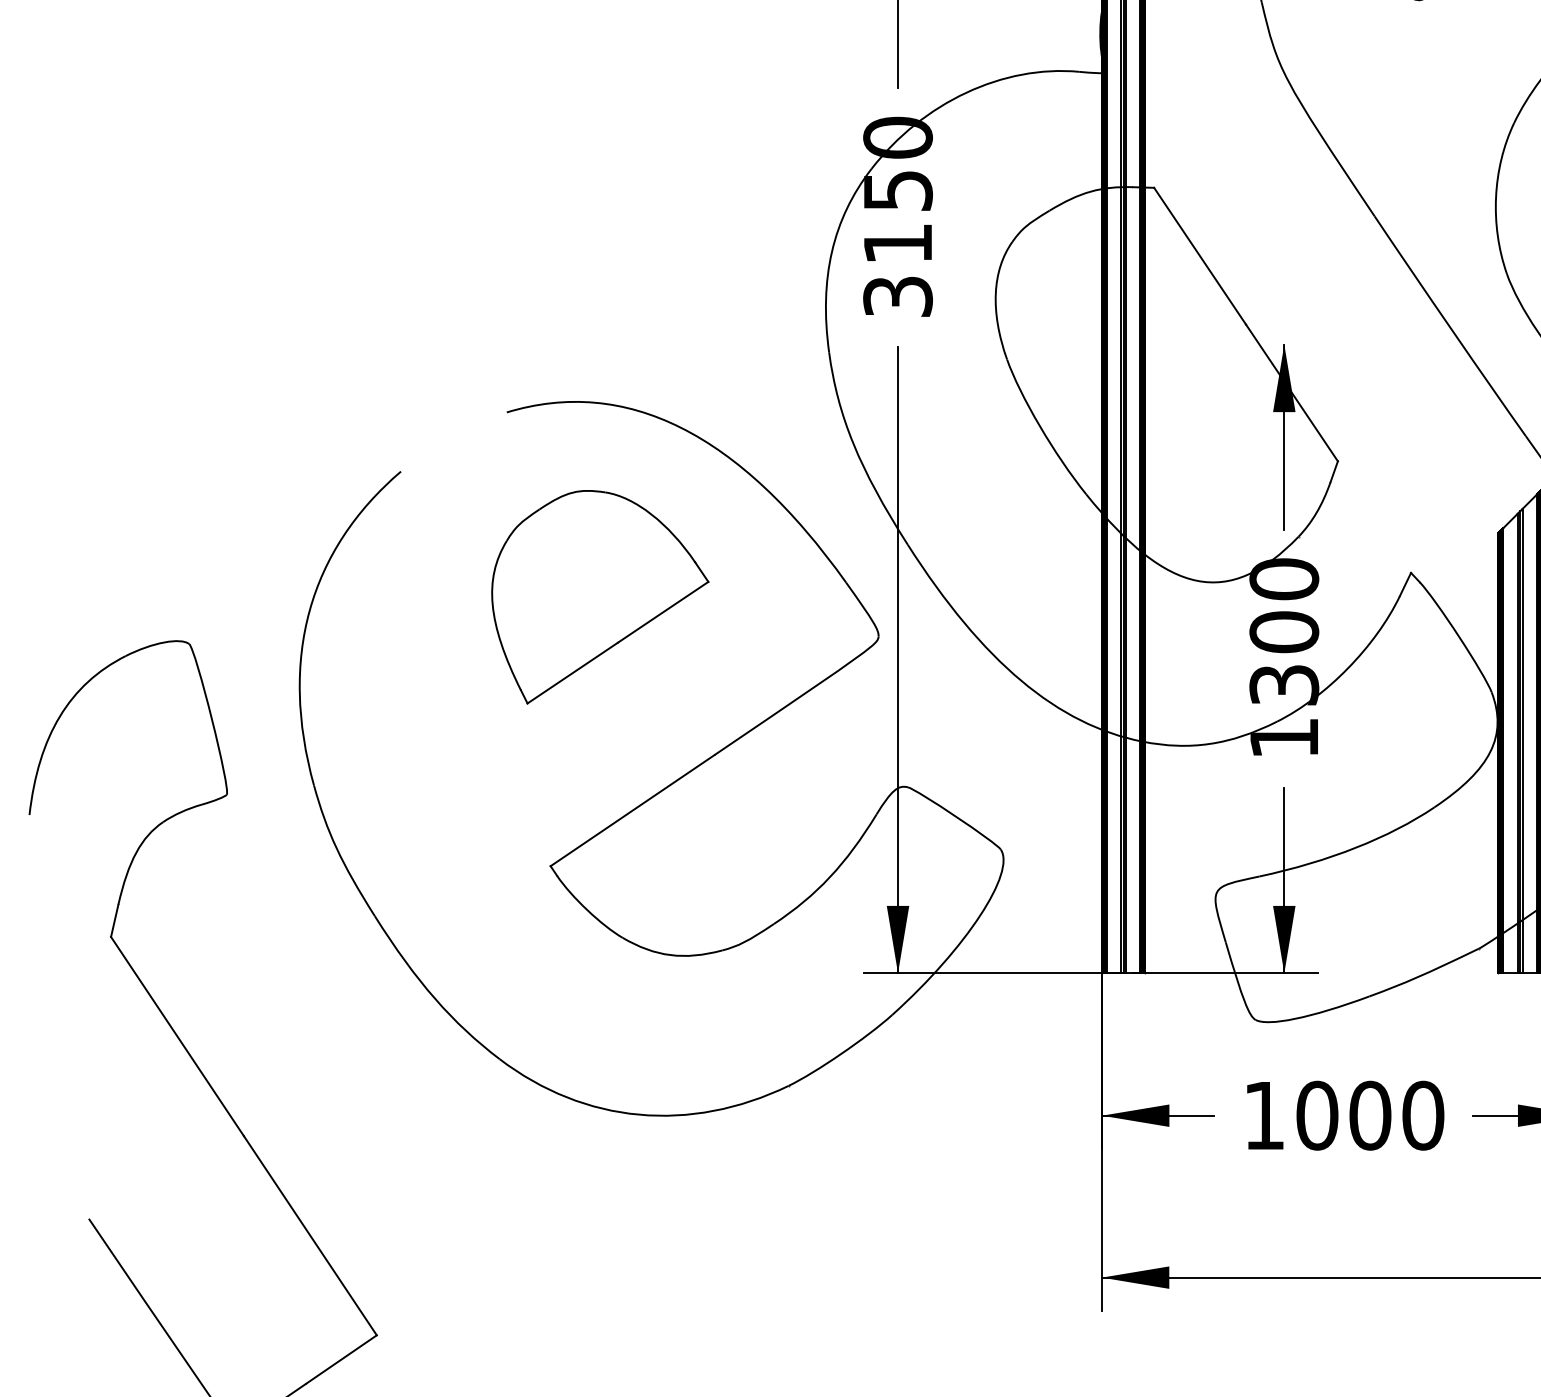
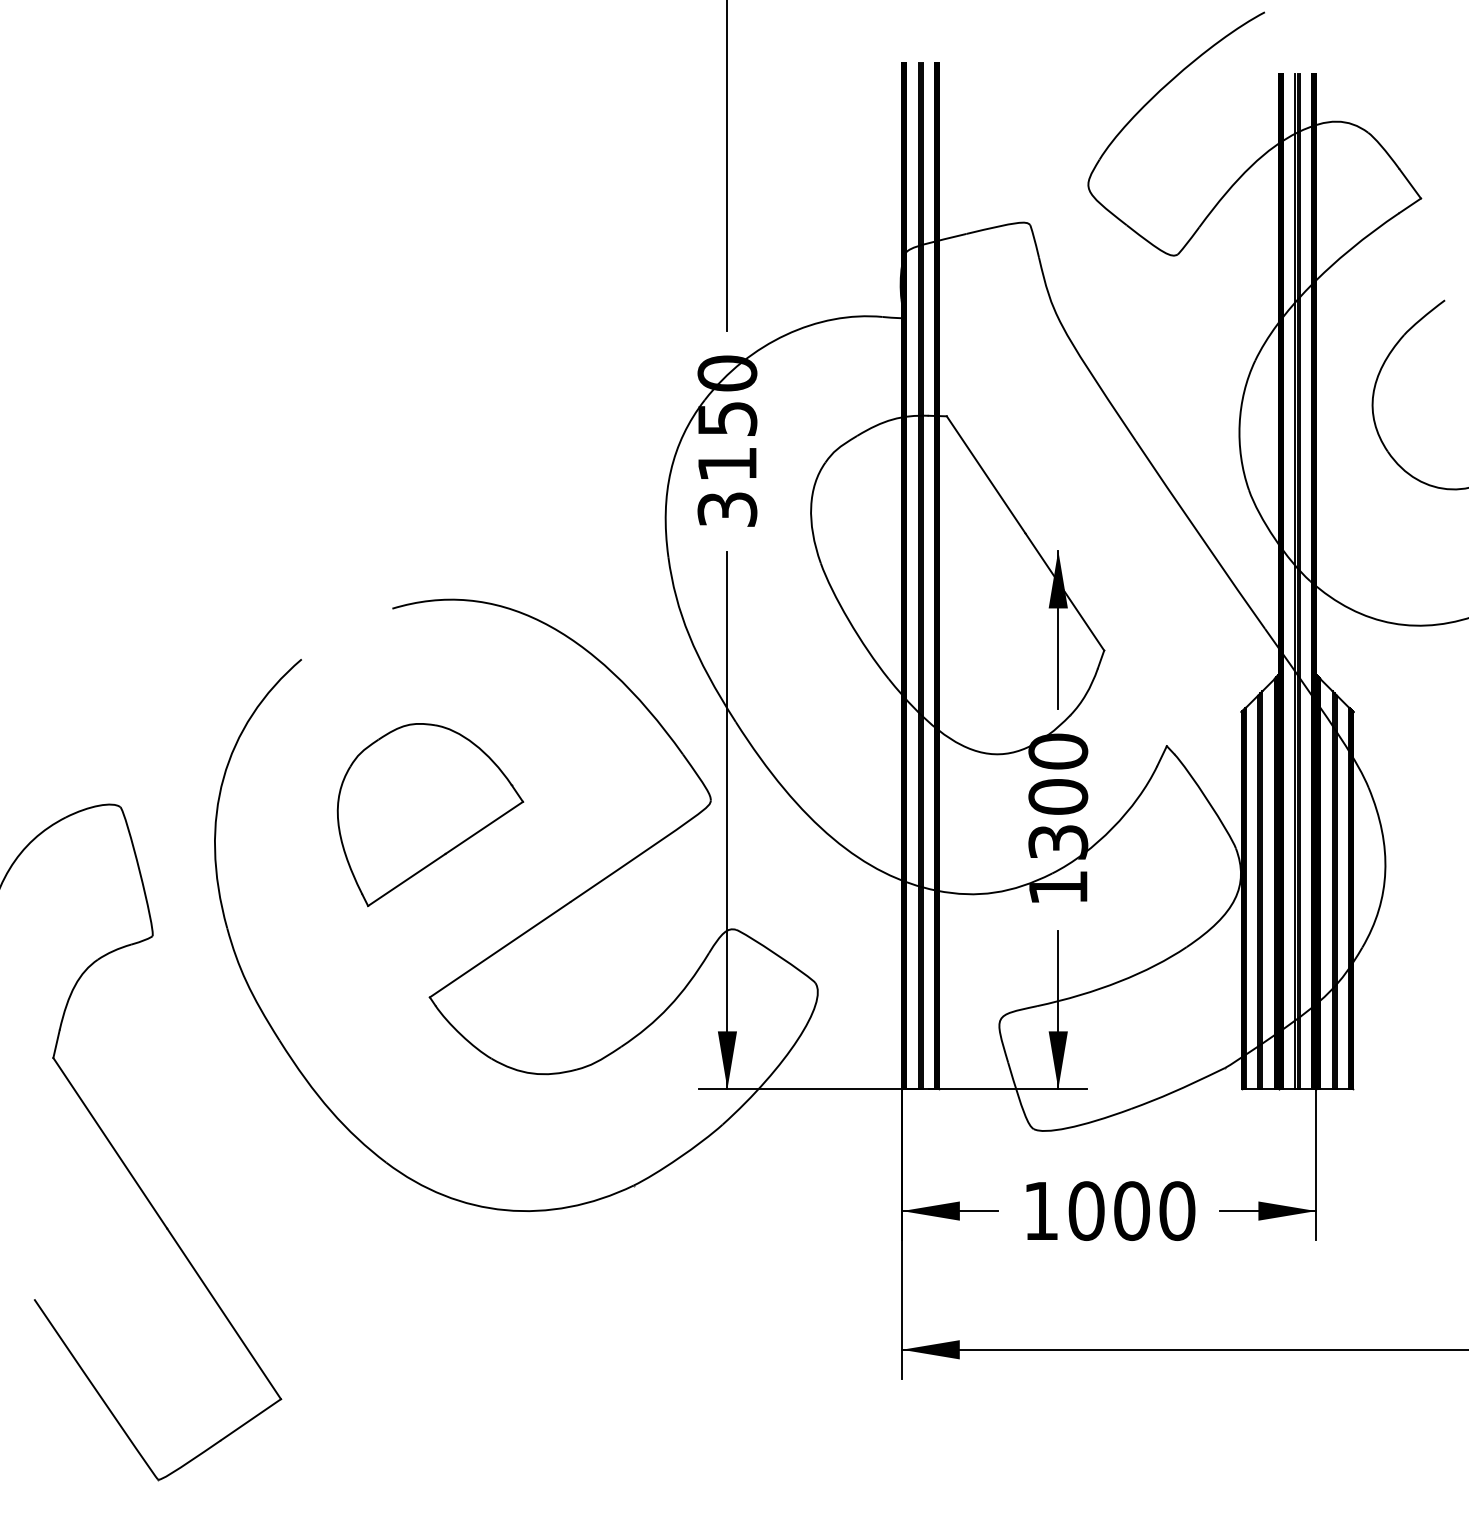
part: (600, 597) -> (430, 815), moved

